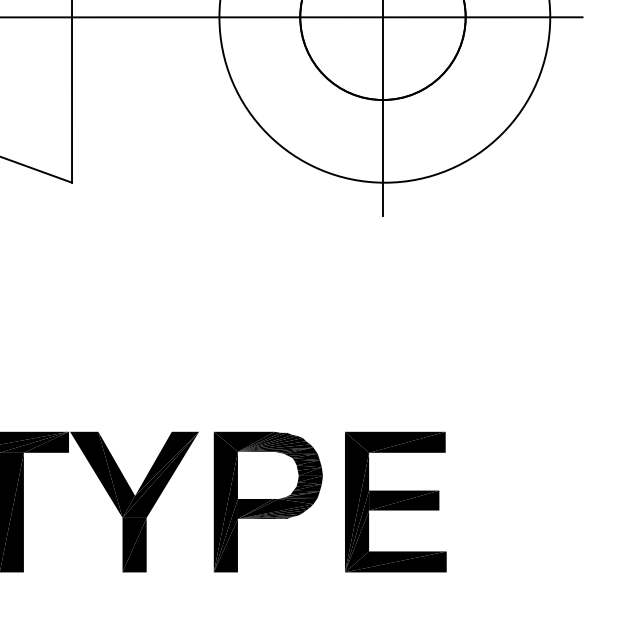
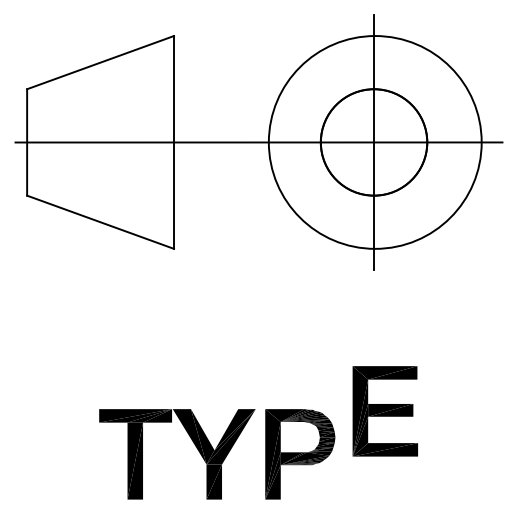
part: (394, 502) -> (384, 411), moved

